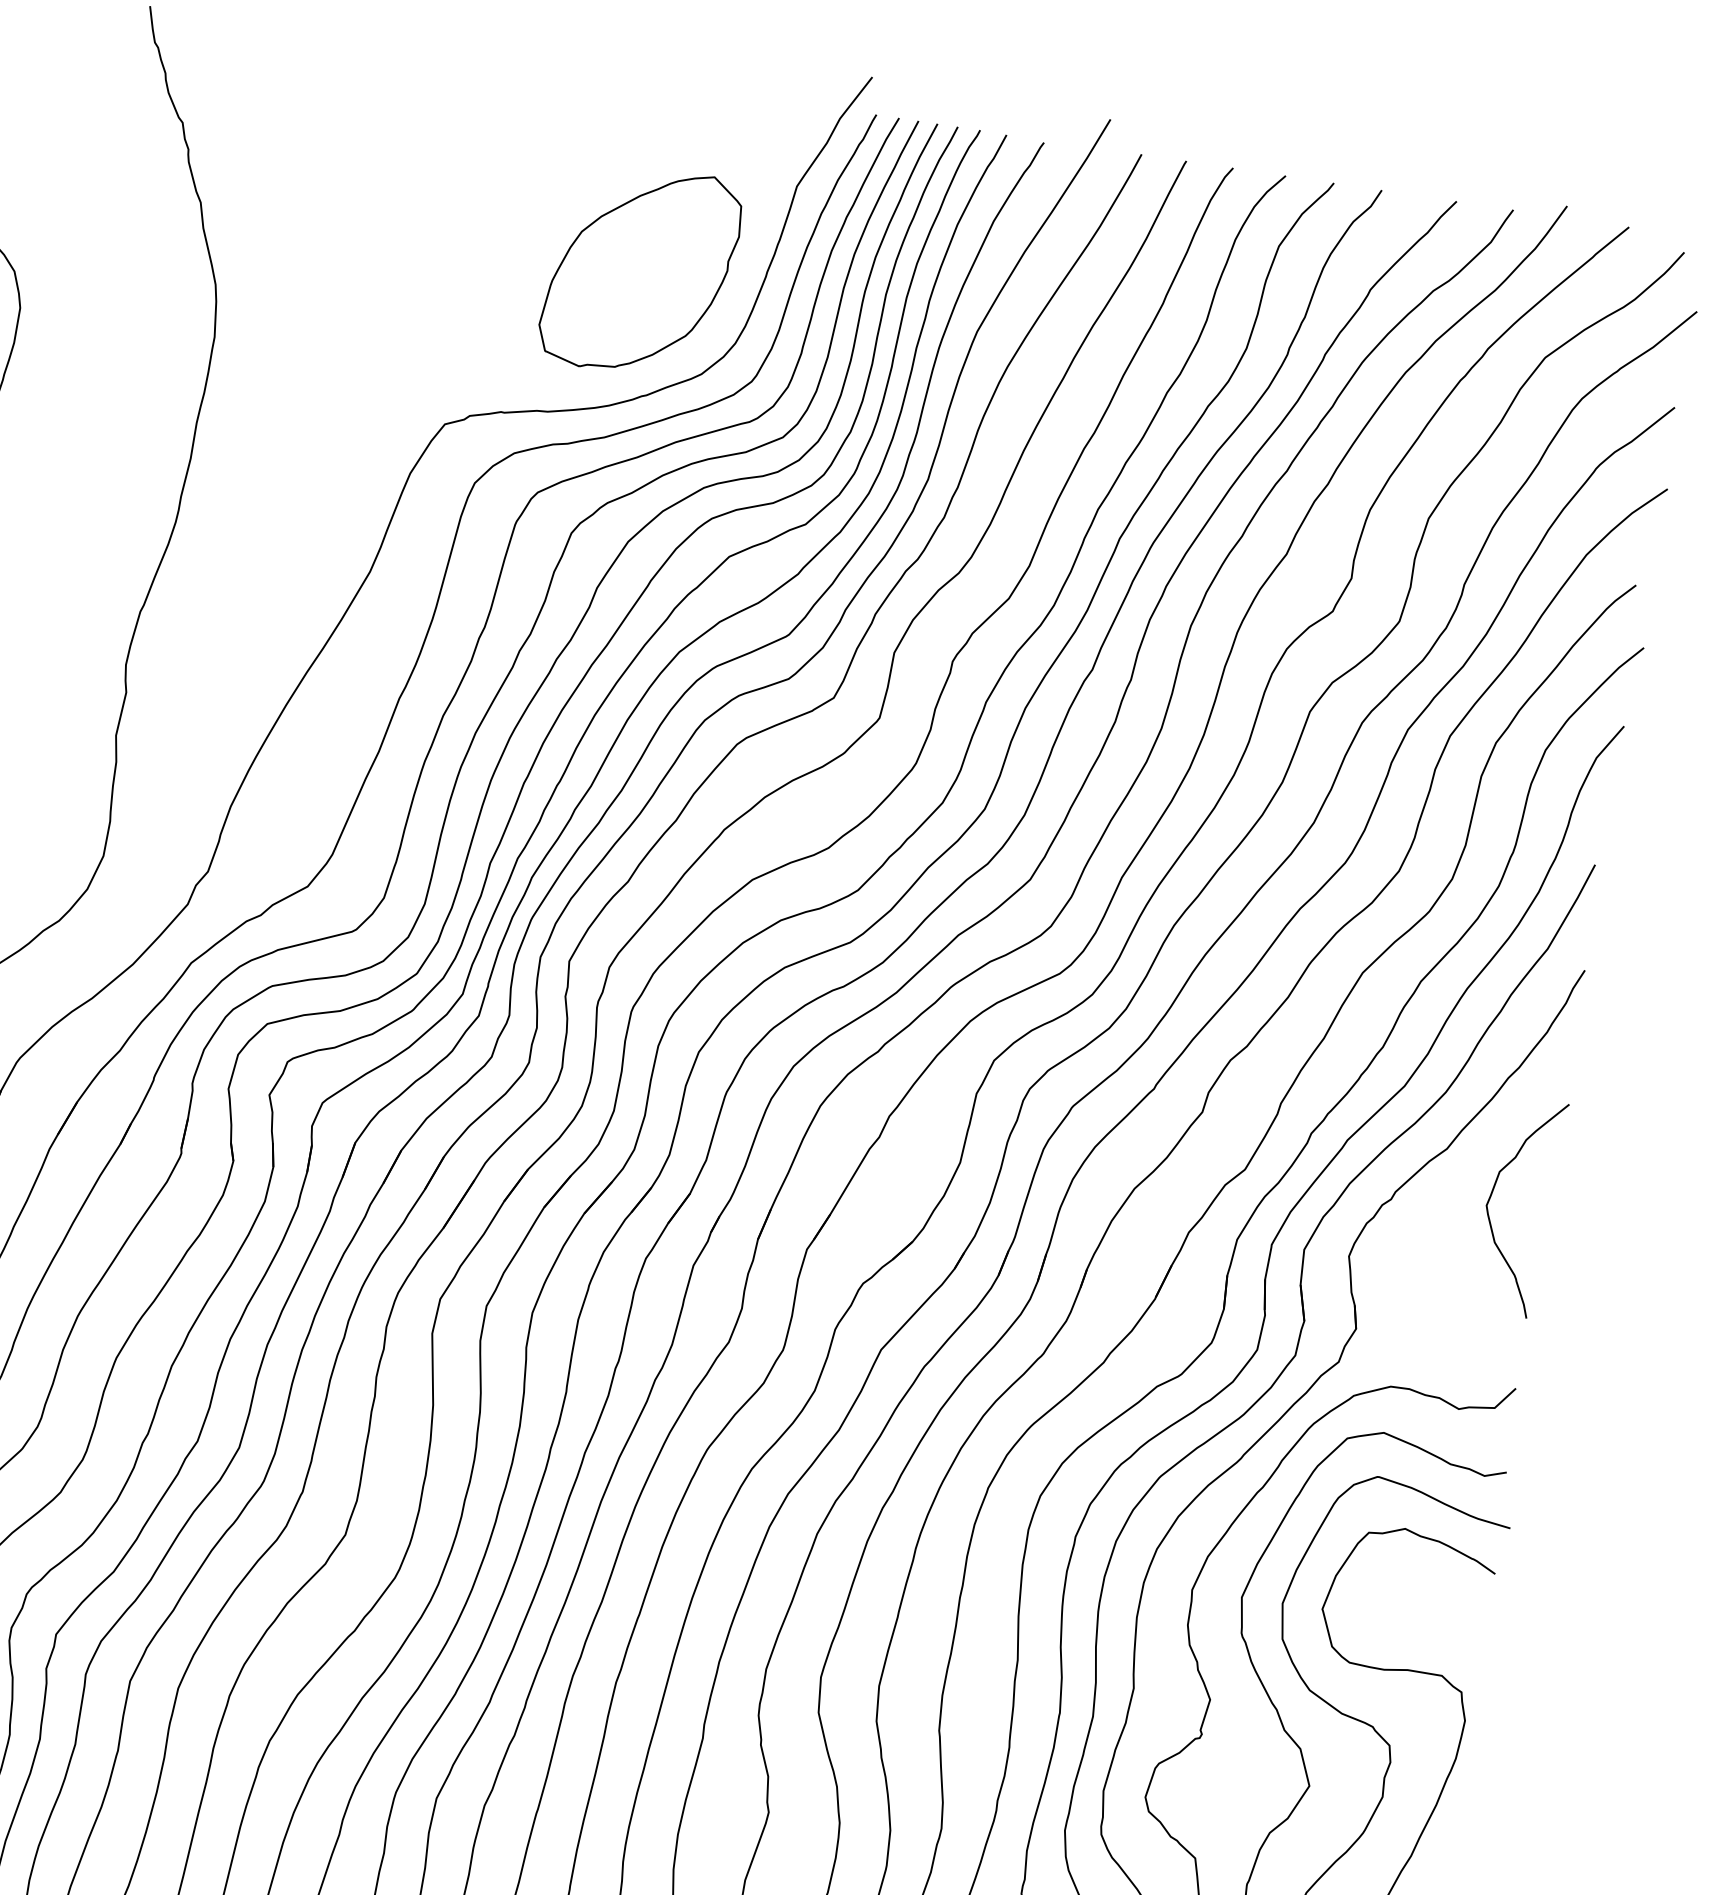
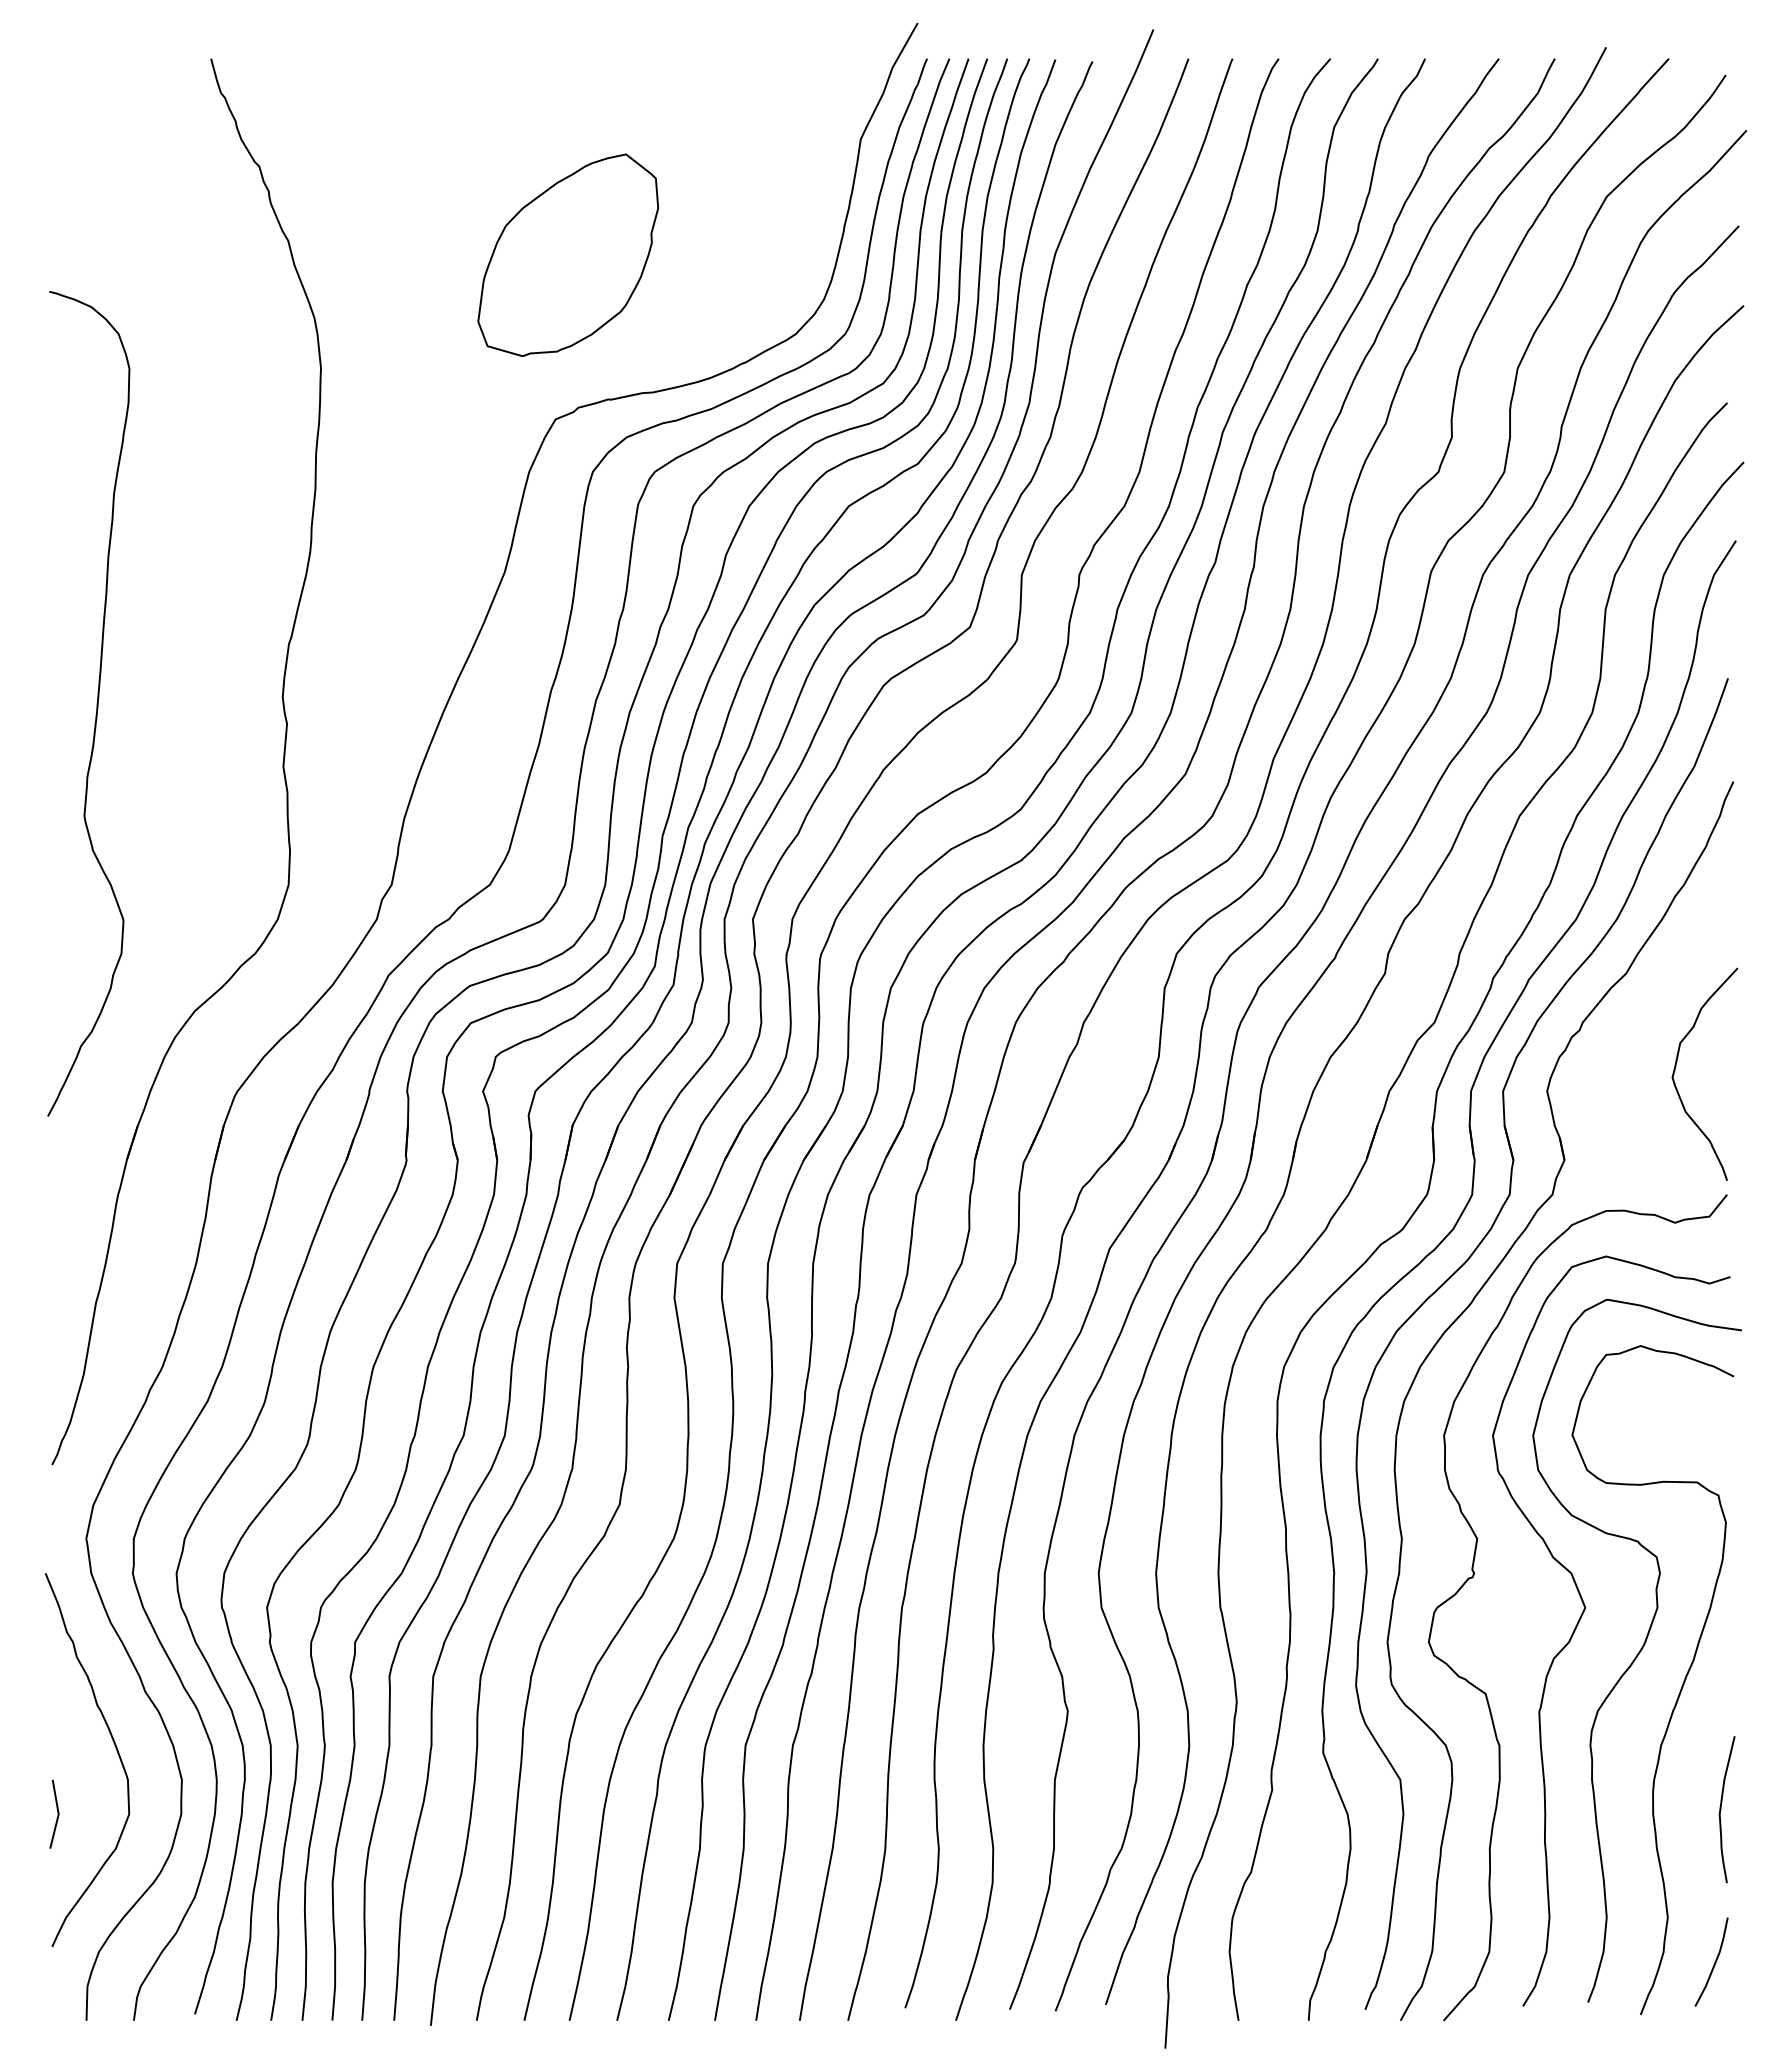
part: (641, 270) -> (568, 254), moved
curve: (1492, 1194) -> (1676, 1066), moved

